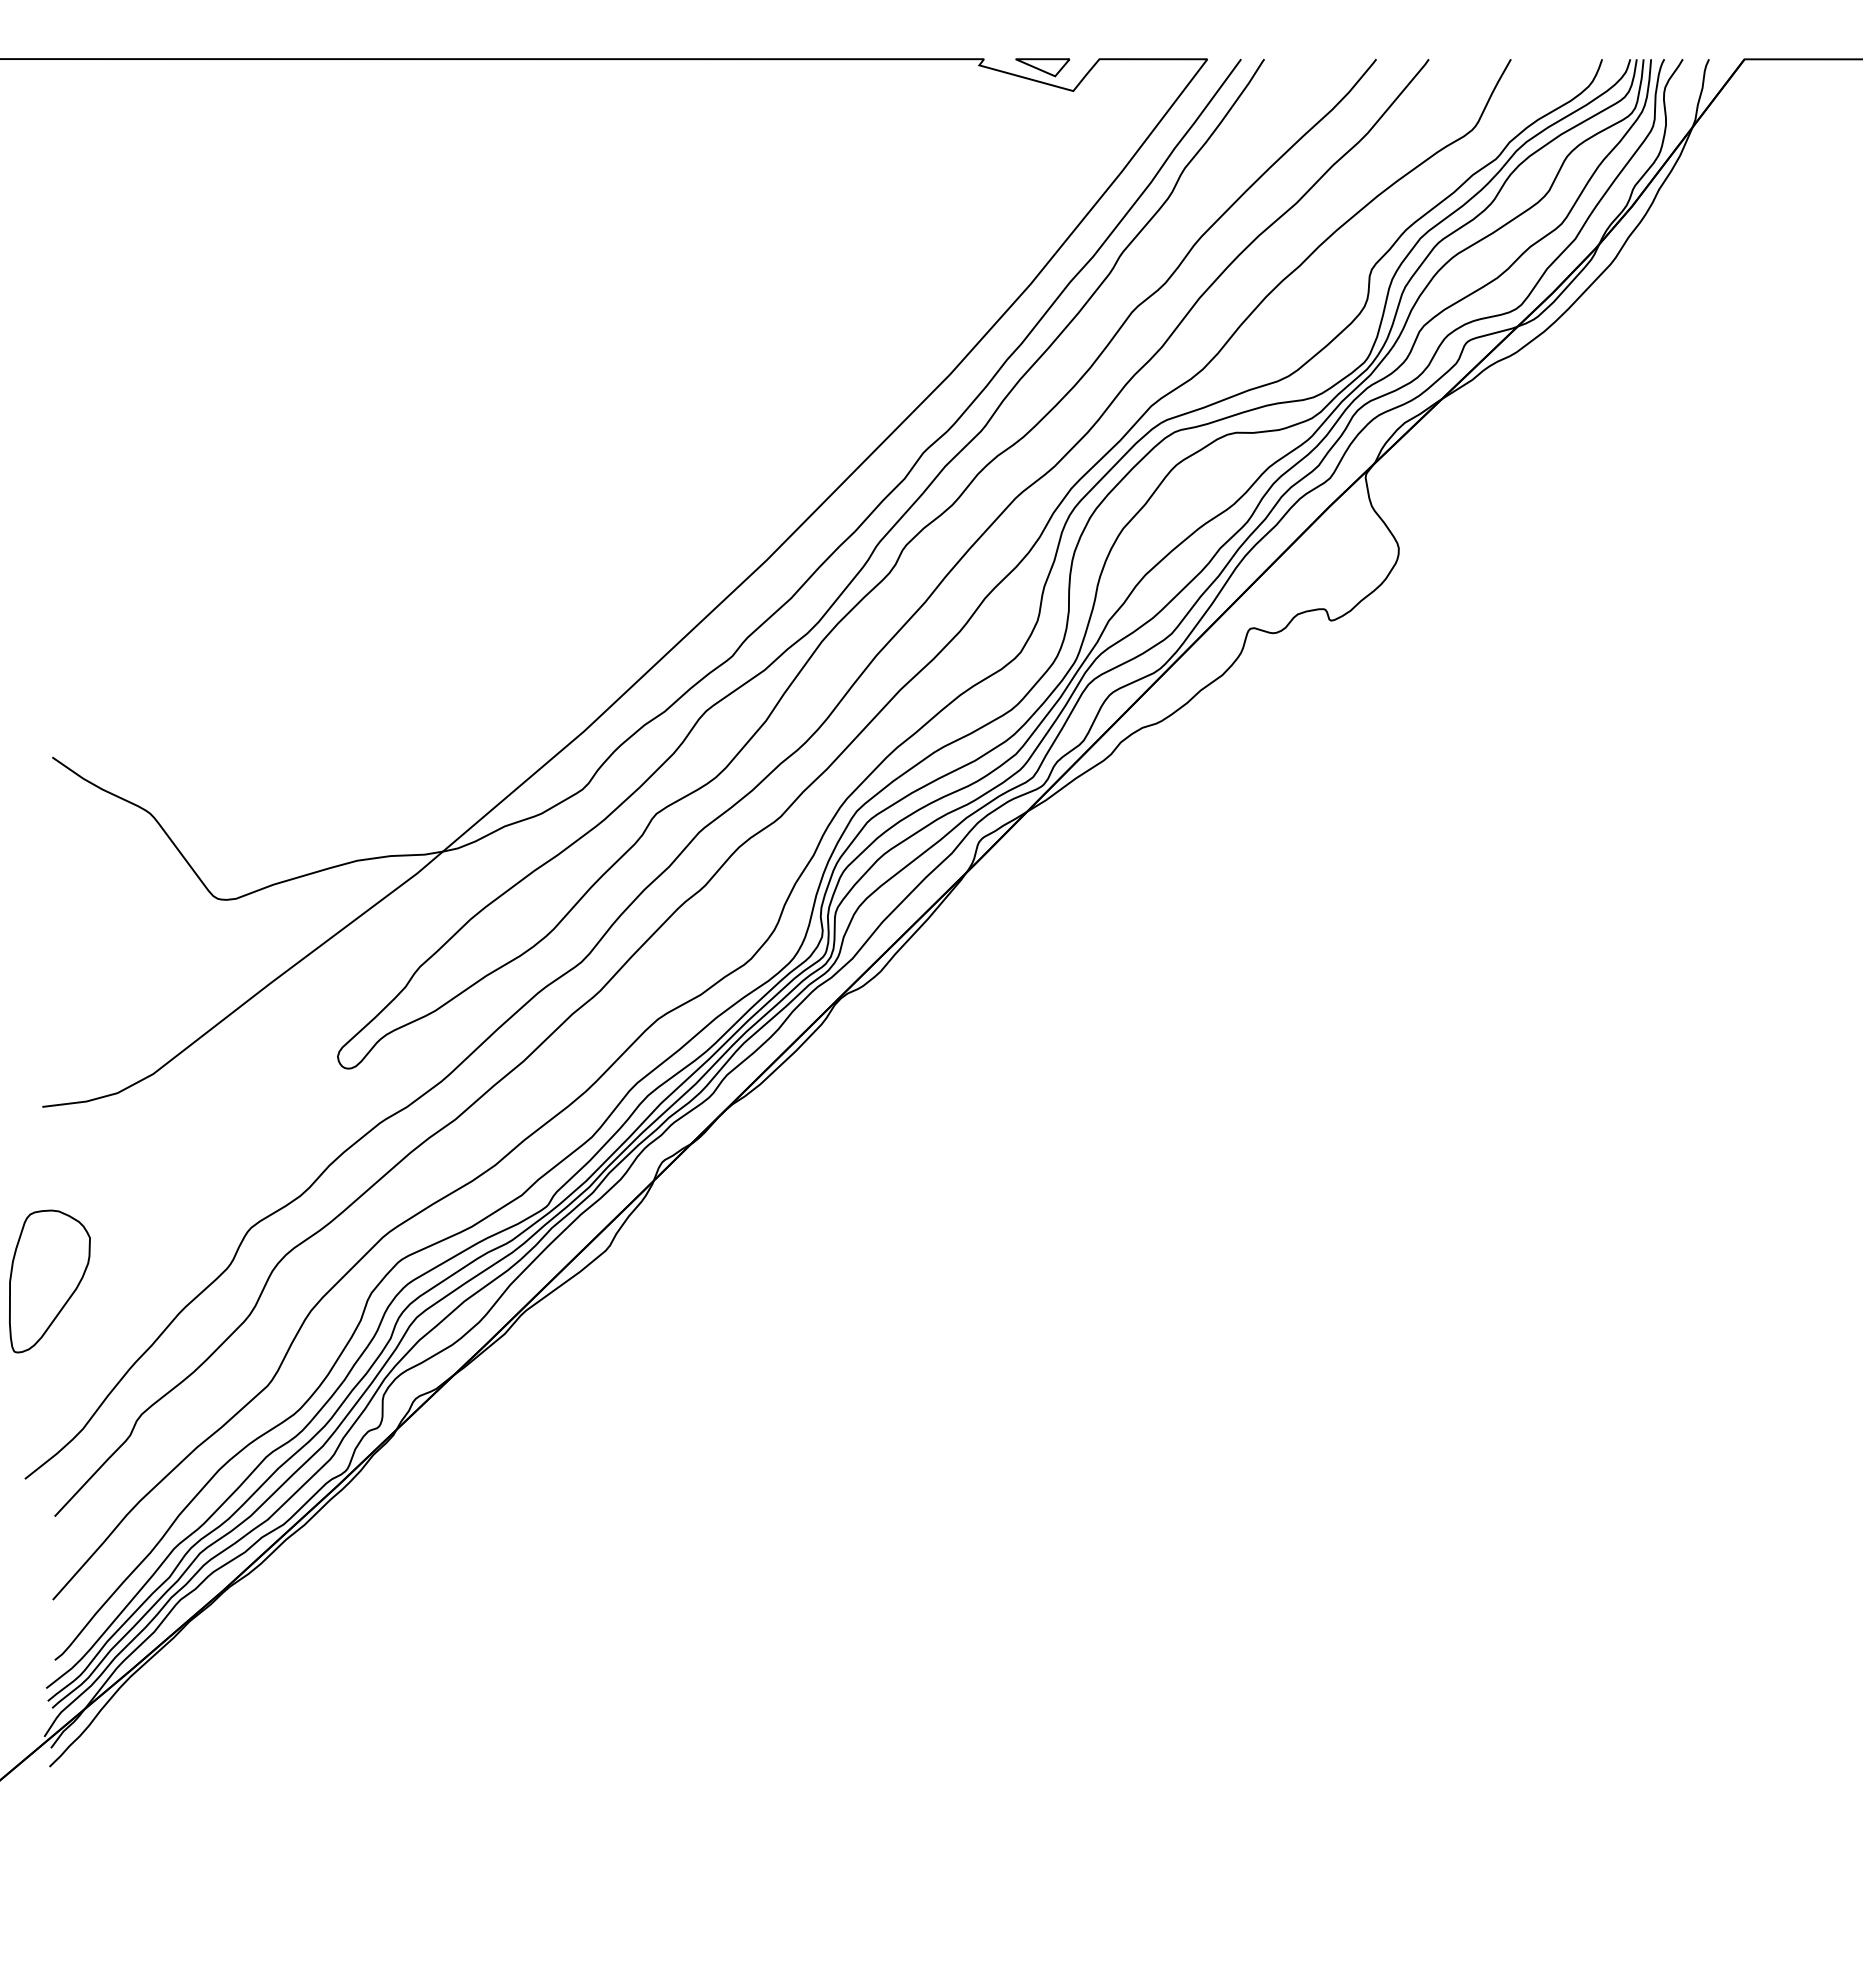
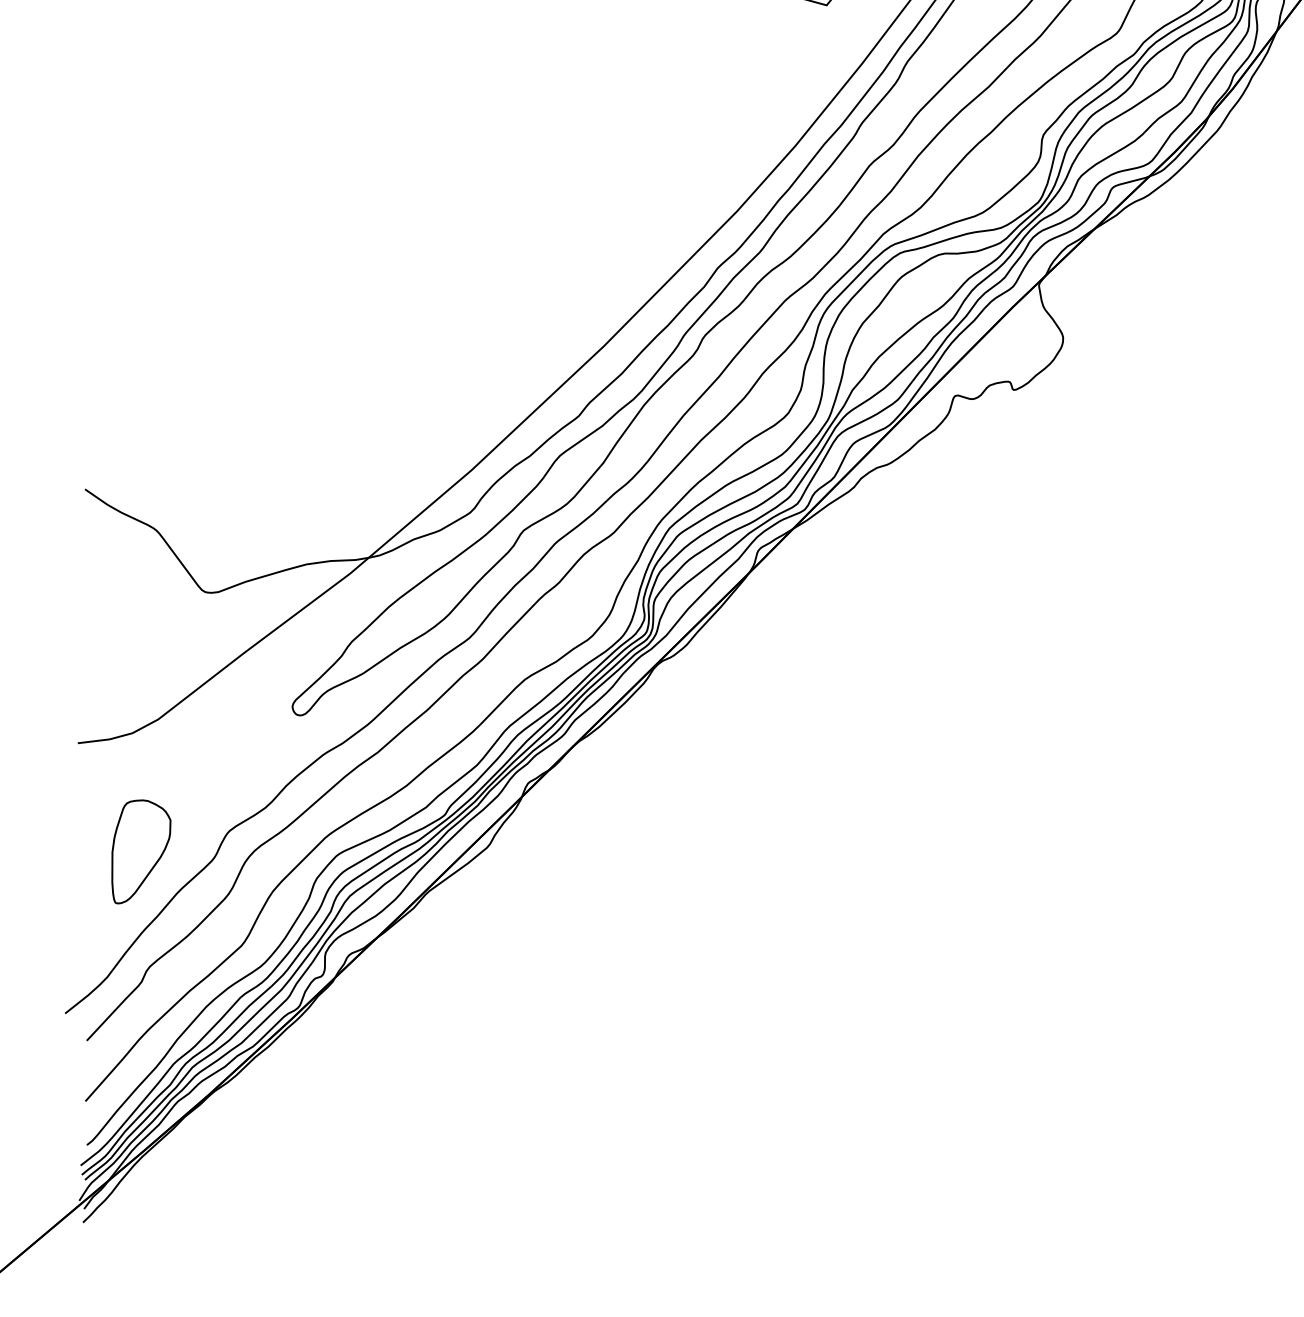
part: (49, 1281) -> (141, 851), moved

